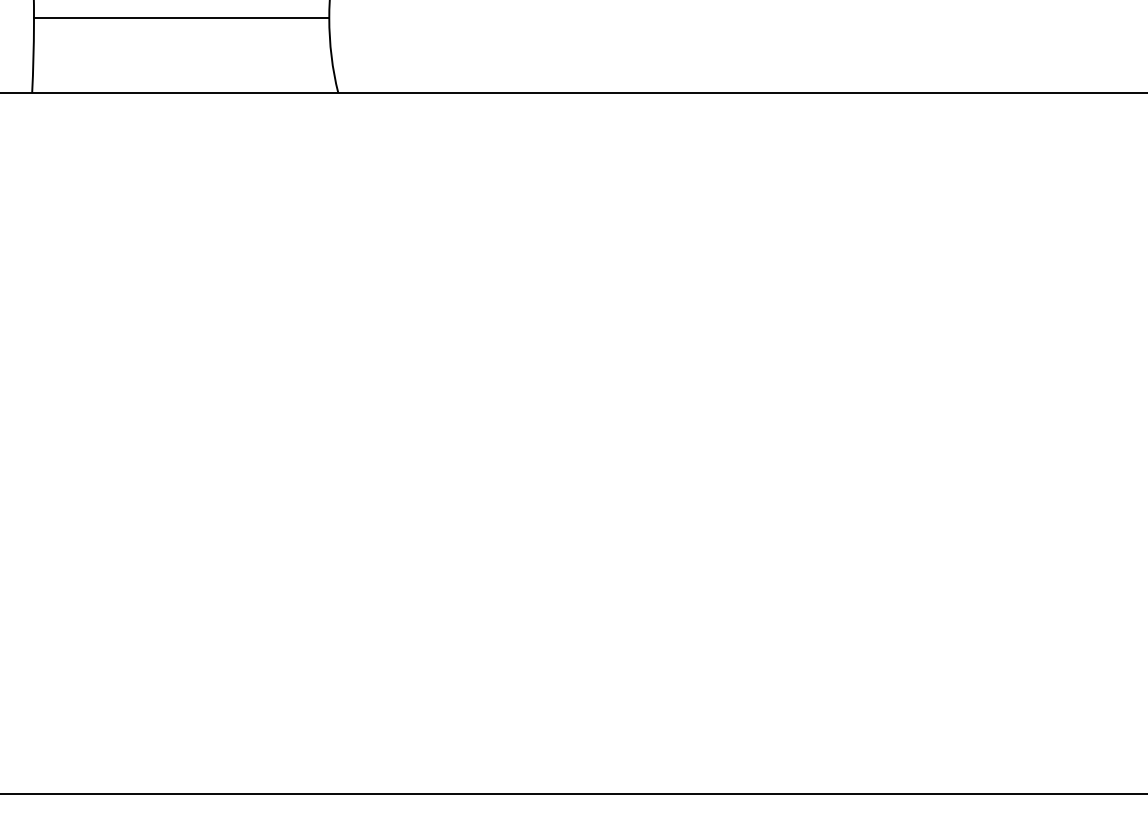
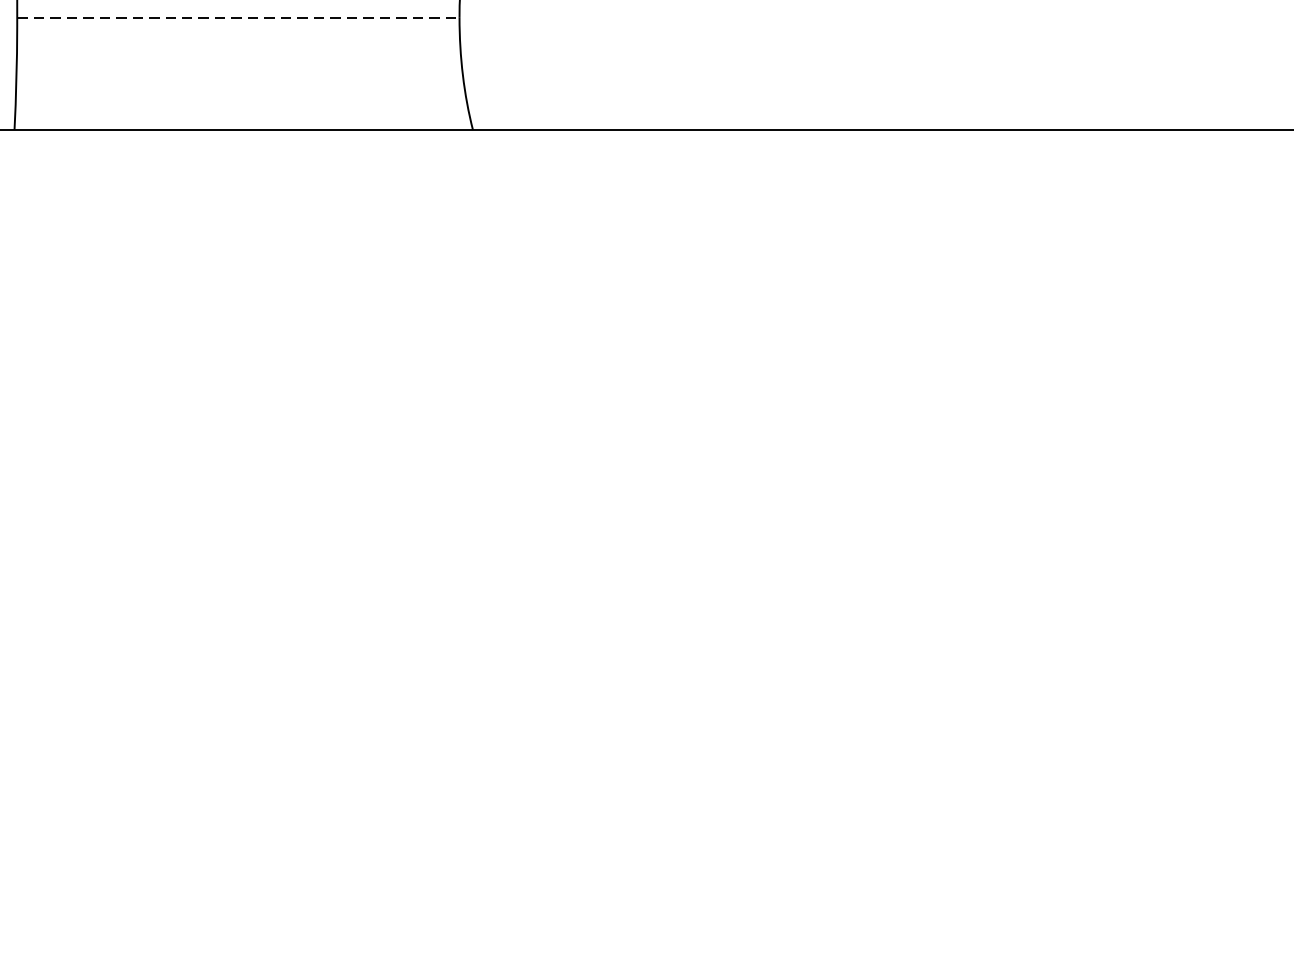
line: (181, 17) -> (238, 17), solid -> dashed

